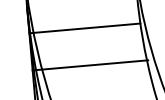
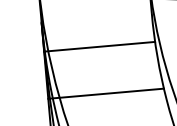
line: (89, 65) -> (105, 93), moved

